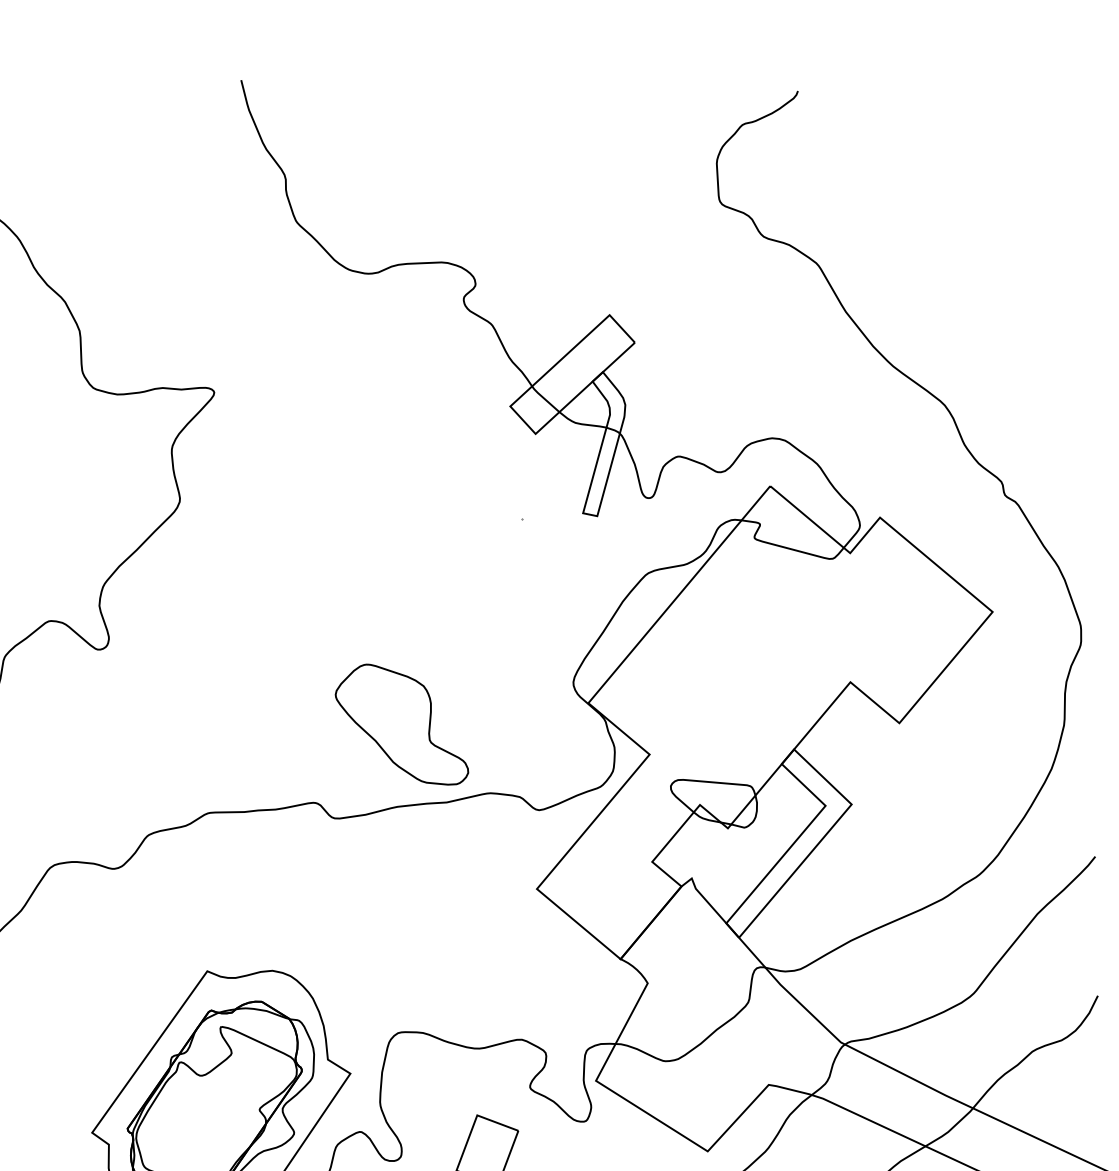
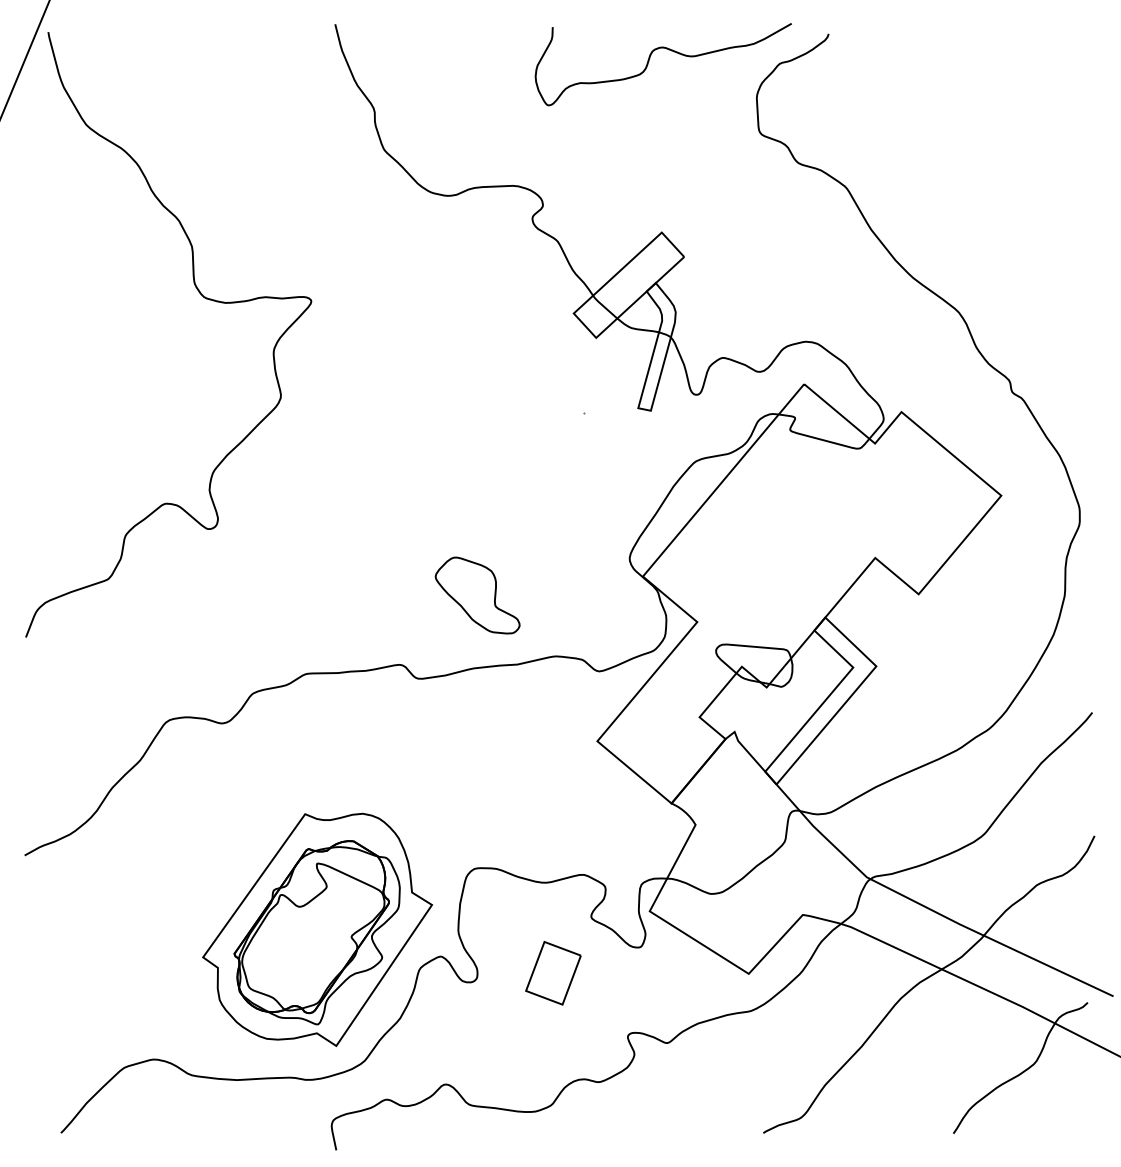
curve: (595, 122) -> (649, 61), added
part: (401, 724) -> (477, 595), size x0.71

